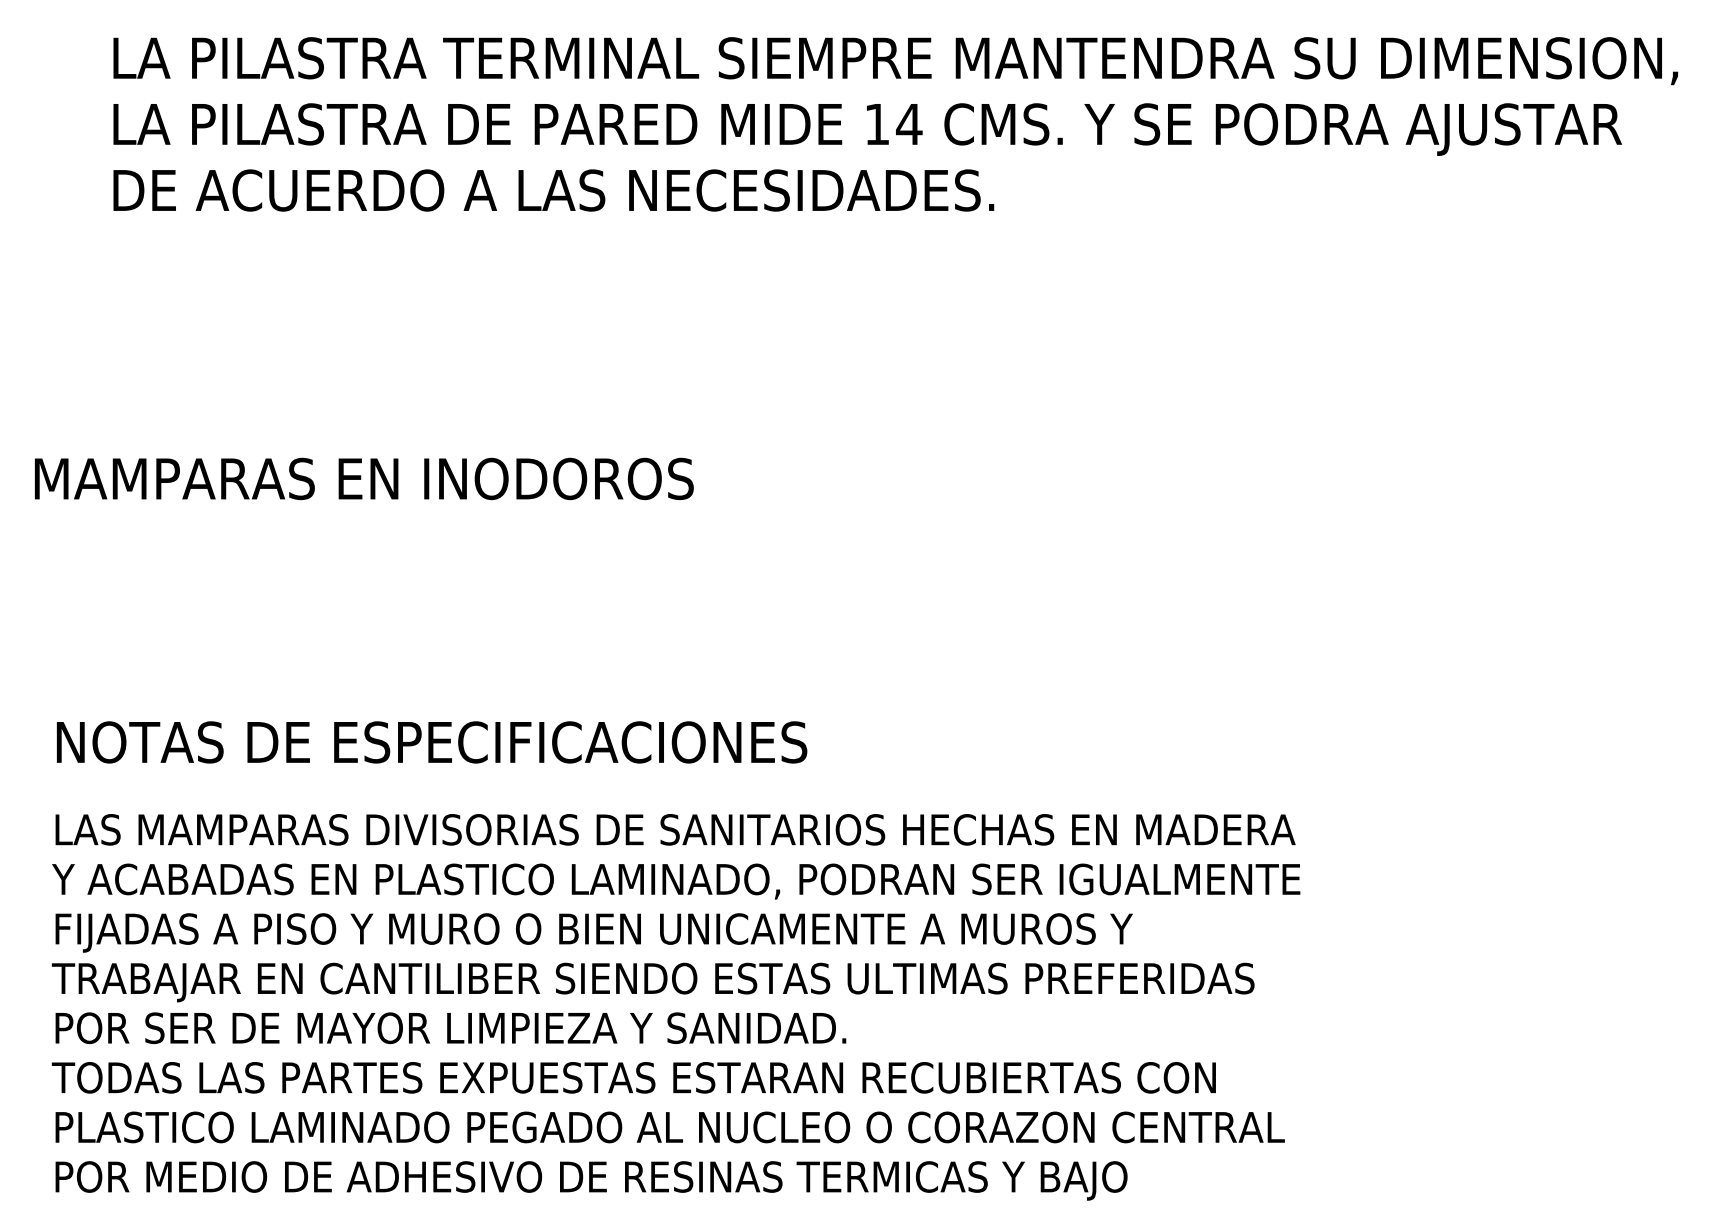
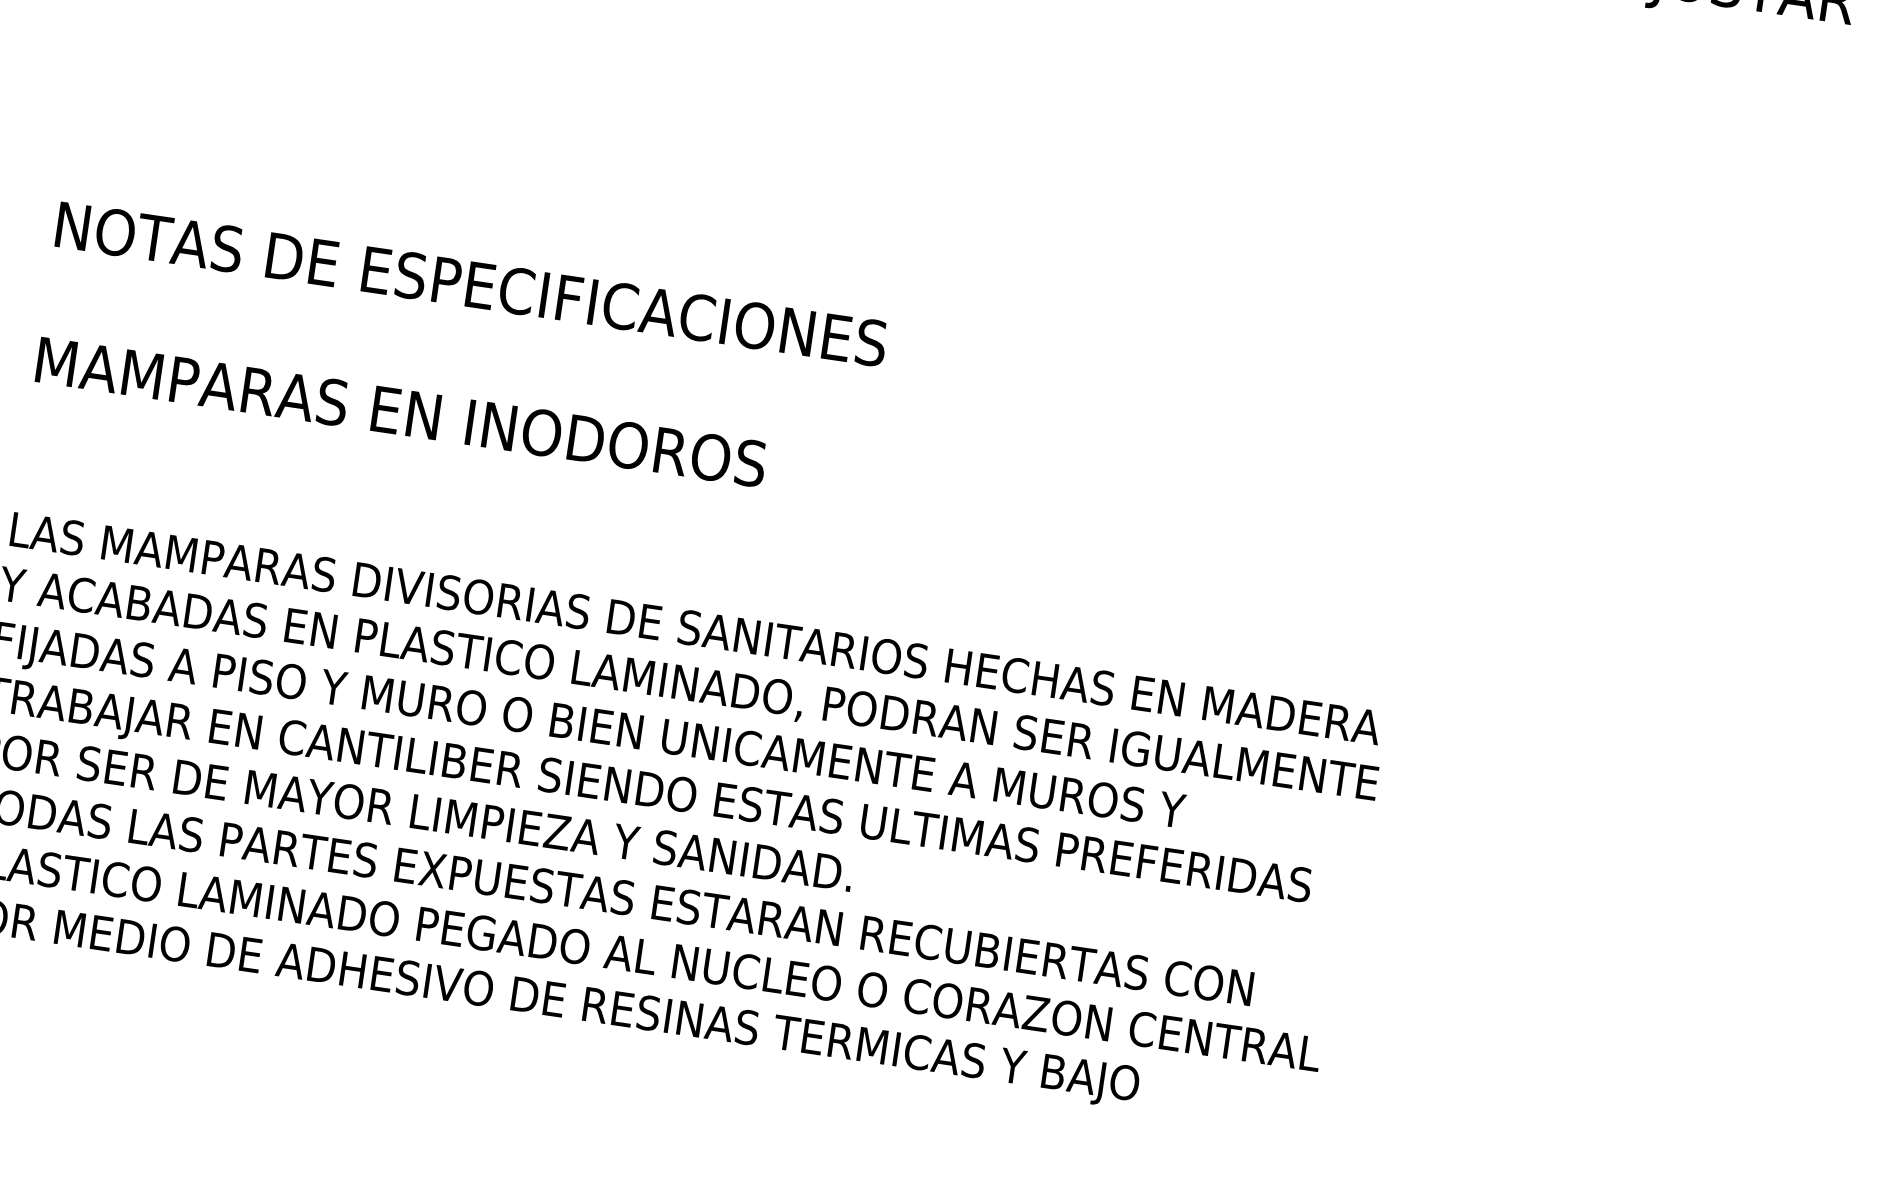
text: (364, 478) -> (401, 411), moved
text: (432, 742) -> (472, 284), moved

